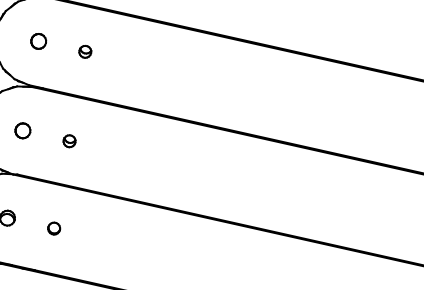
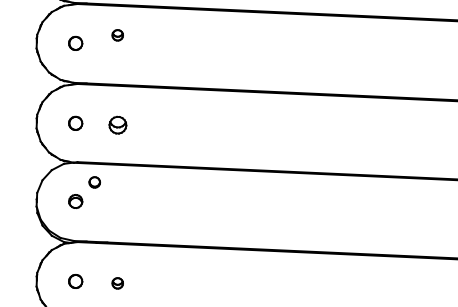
part: (84, 51) -> (117, 35), moved
part: (69, 141) -> (117, 125), size x1.6
part: (53, 228) -> (94, 182), moved

